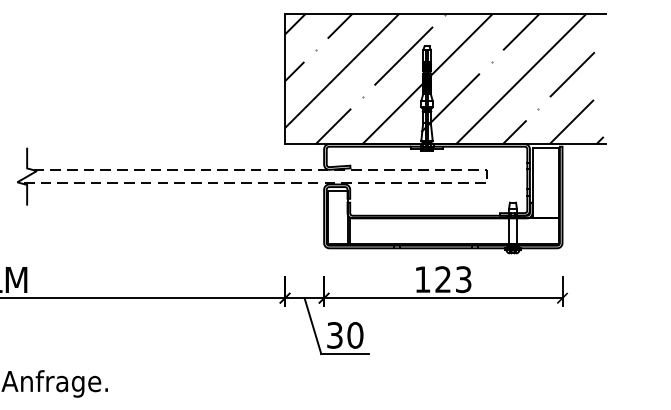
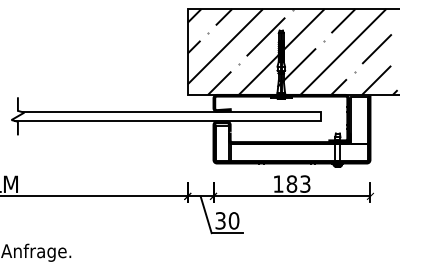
line: (486, 182) -> (320, 120), dashed -> solid
text: (442, 278) -> (291, 183), 123 -> 183

